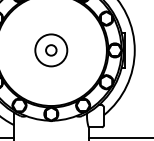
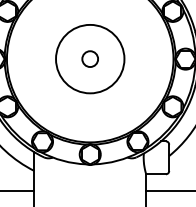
circle: (51, 50) -> (90, 59), size x1.43

